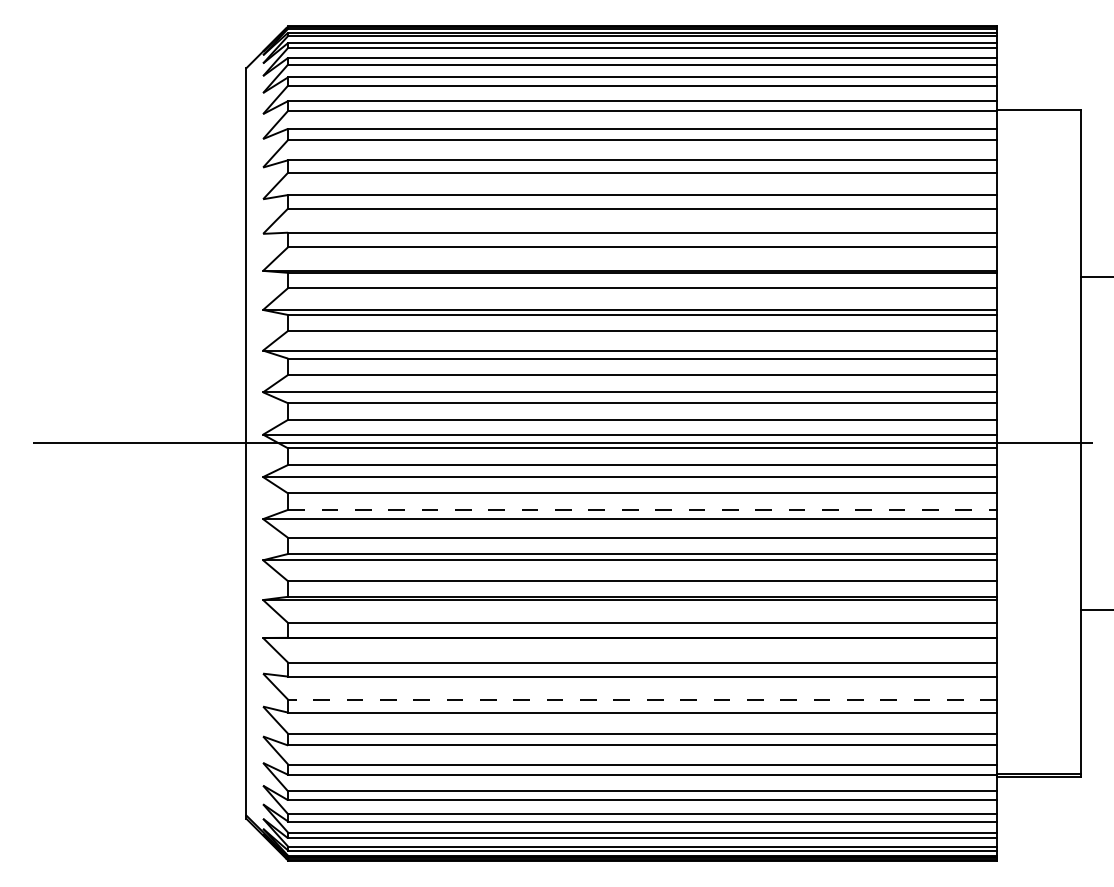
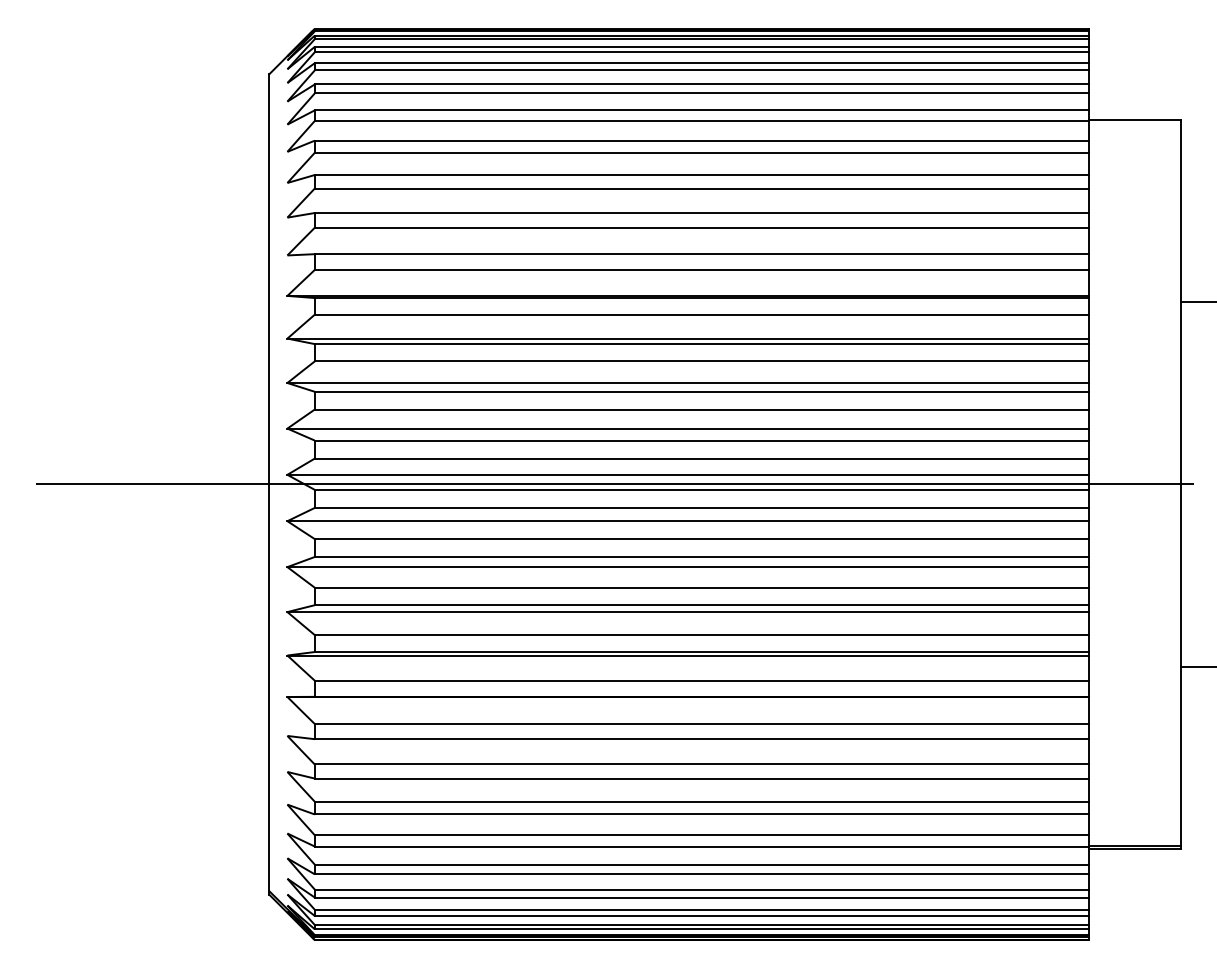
line: (643, 509) -> (703, 556), dashed -> solid
line: (642, 699) -> (701, 764), dashed -> solid

